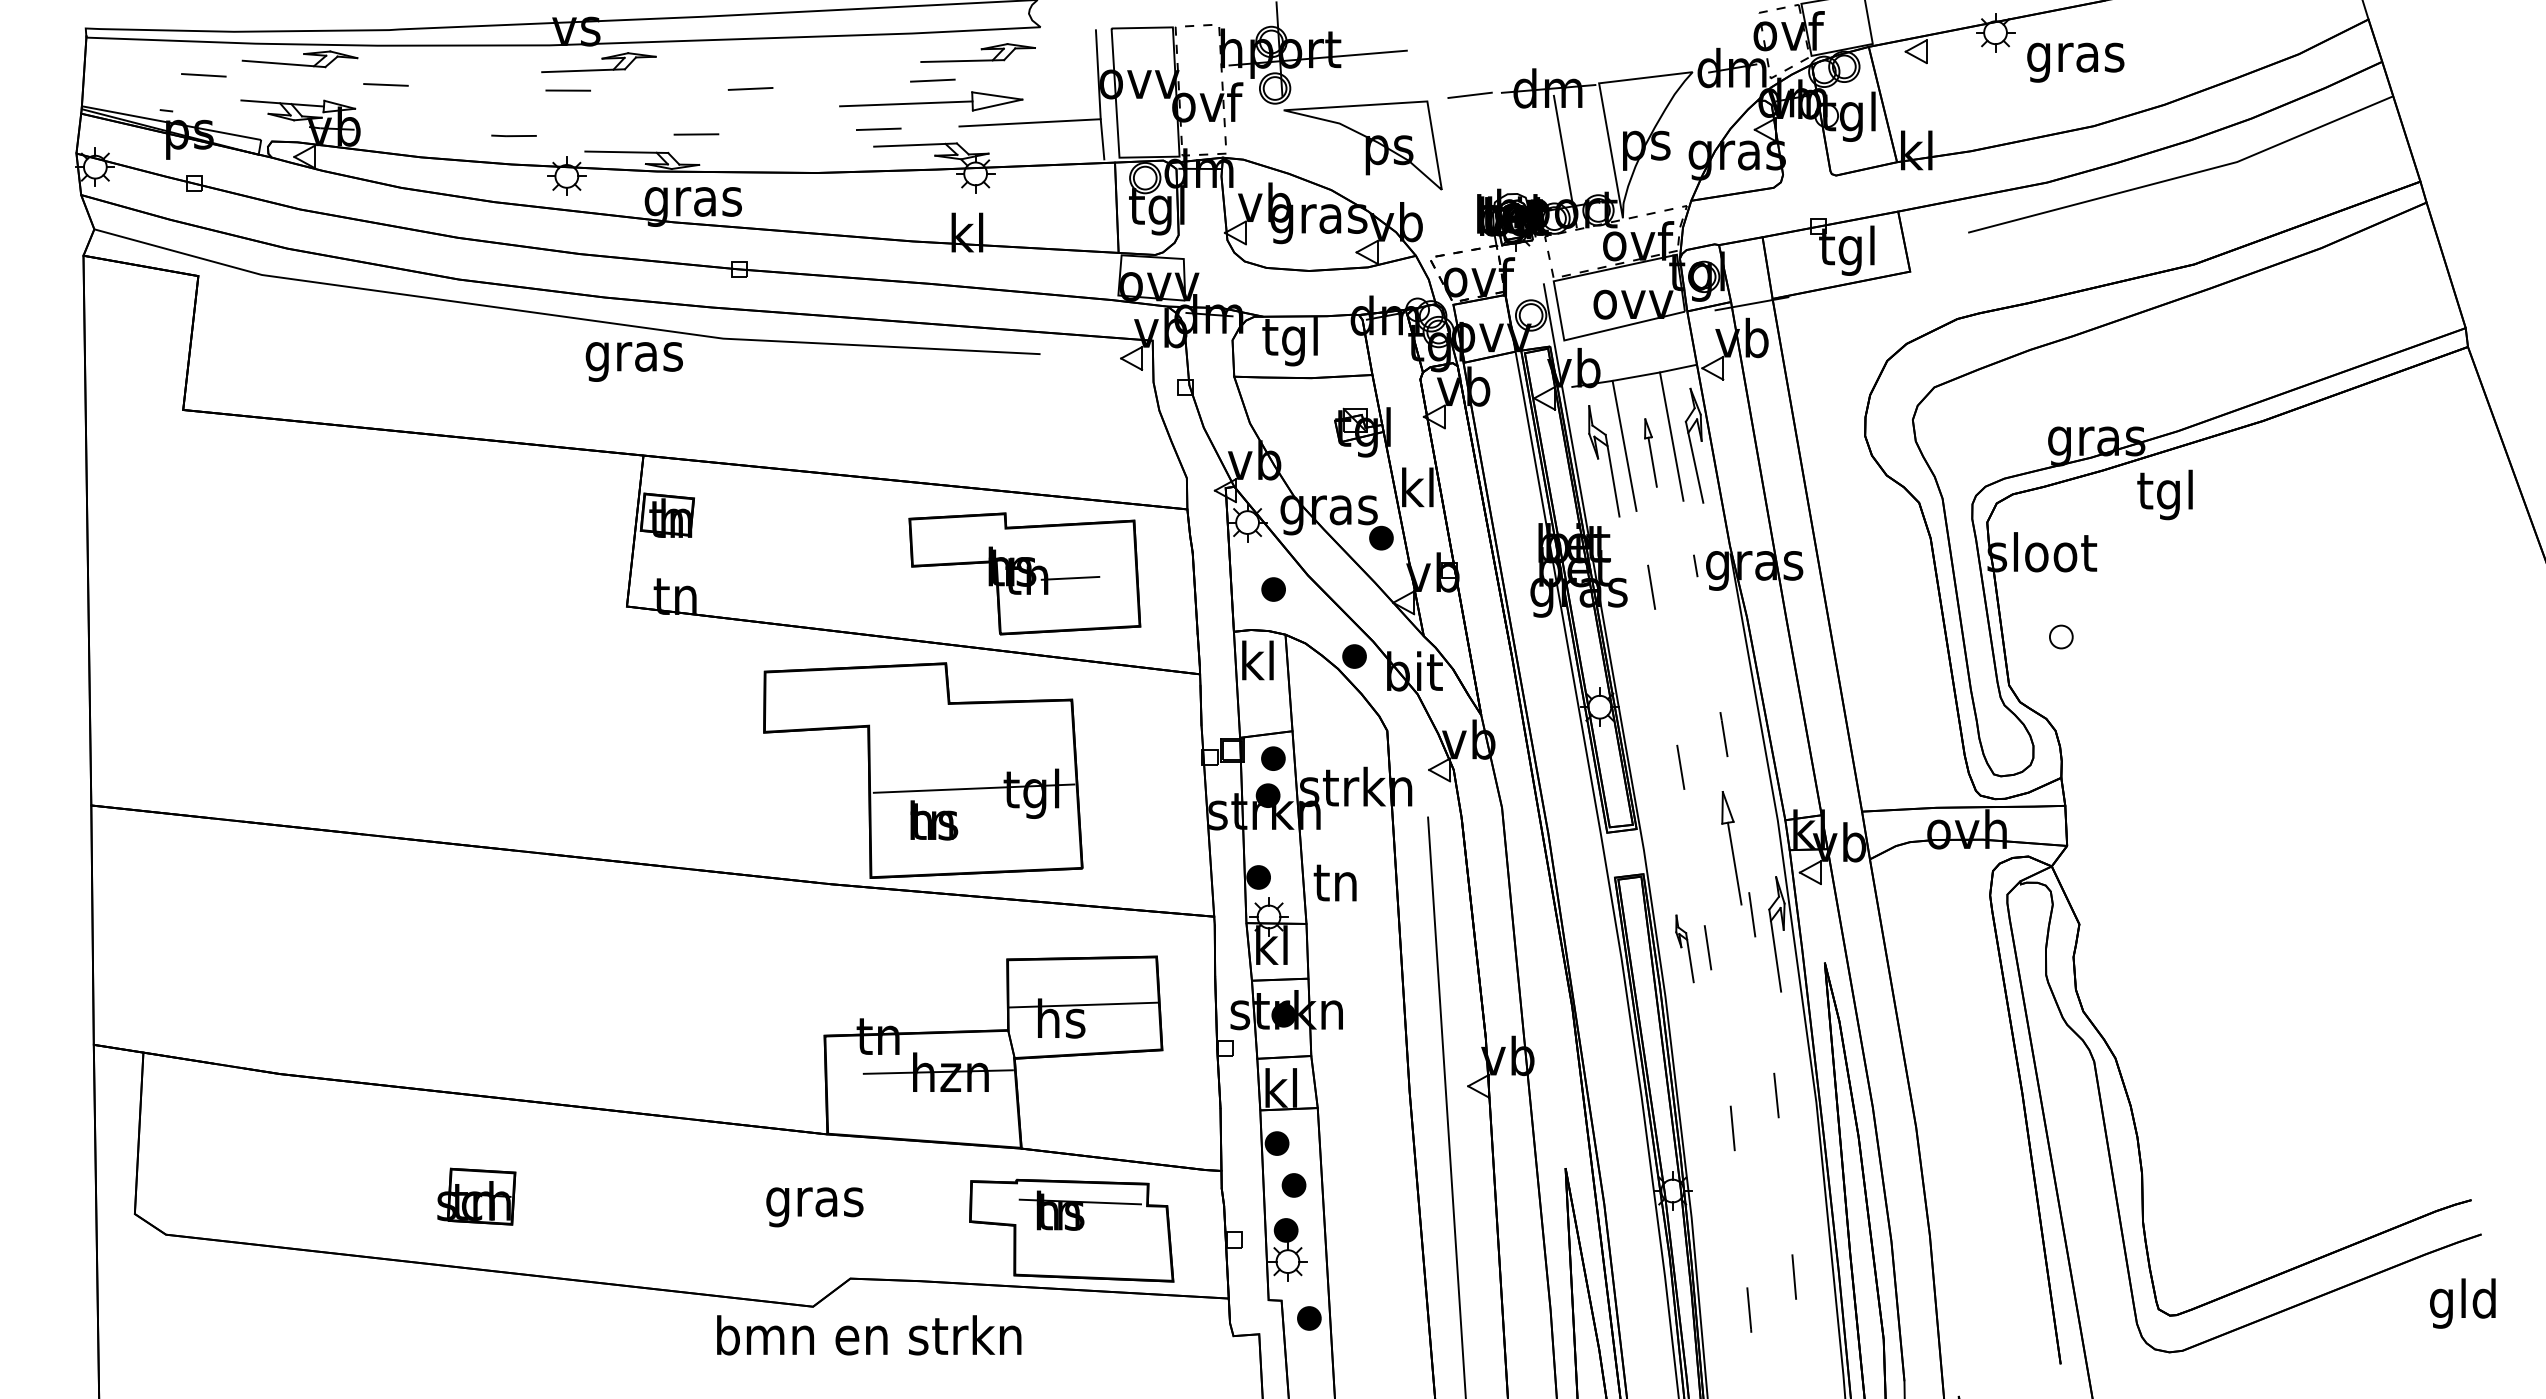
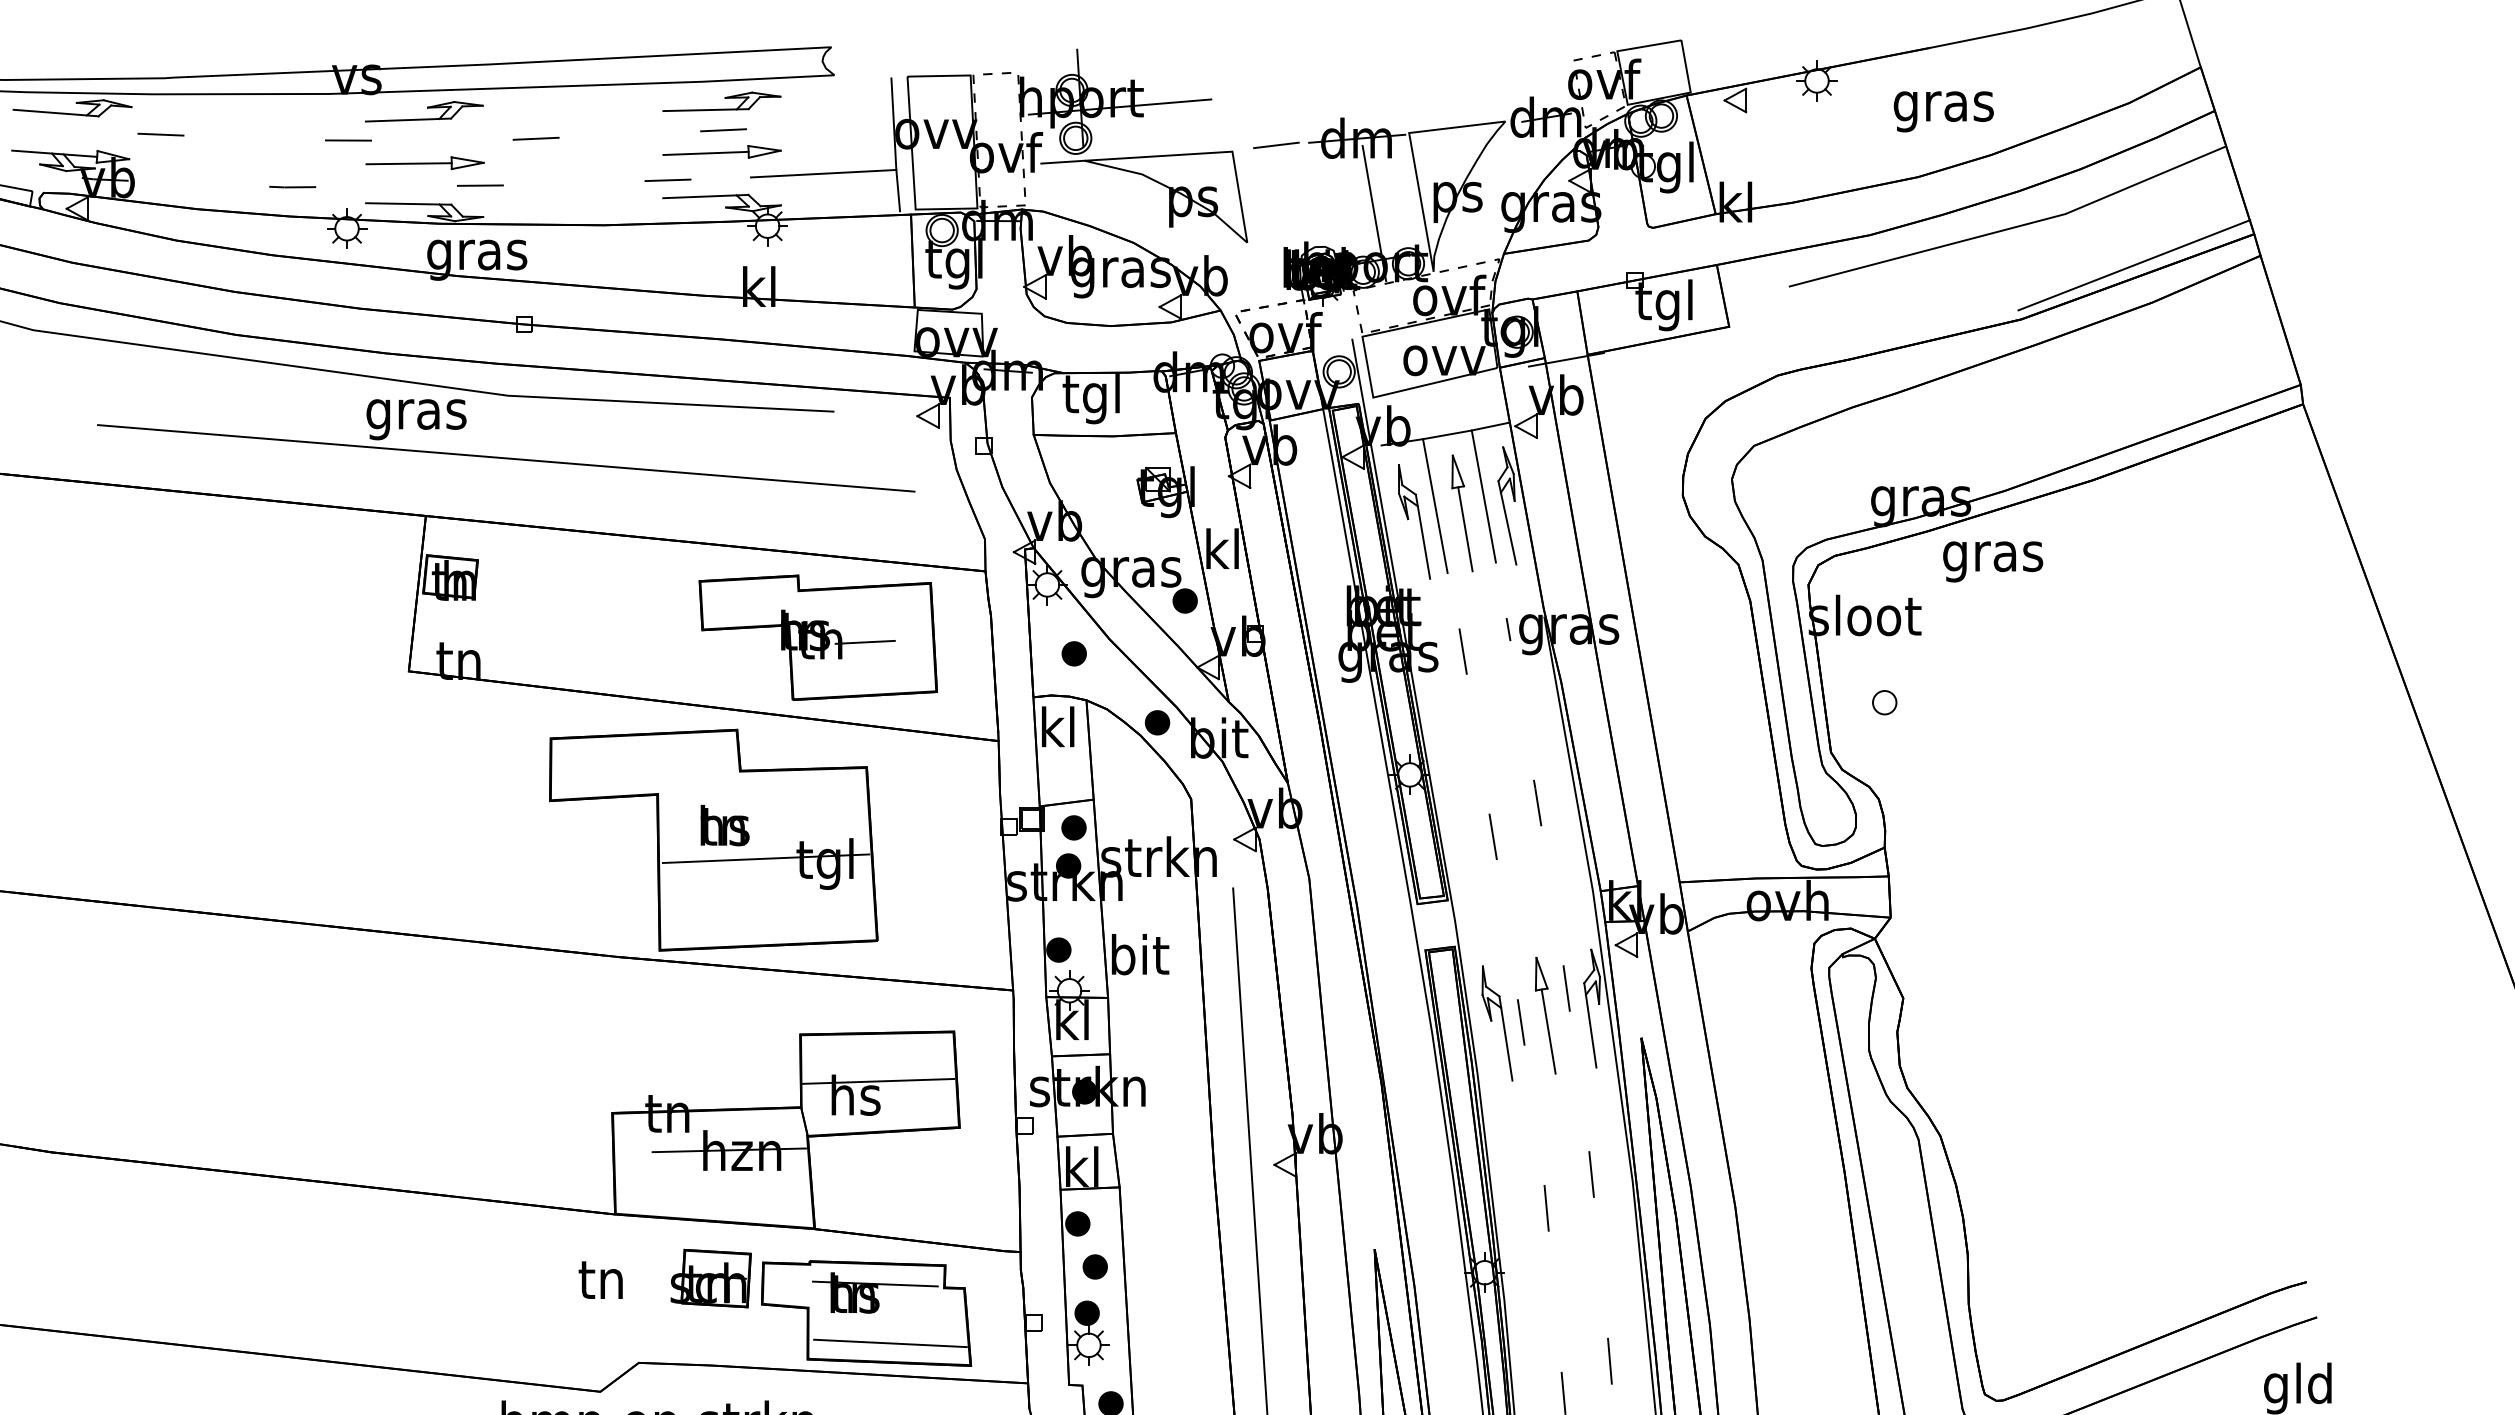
part: (977, 52) -> (721, 101), moved
part: (598, 62) -> (423, 111), moved
text: (2075, 62) -> (1943, 111), moved
part: (931, 101) -> (722, 151), size x0.62
line: (1262, 111) -> (1062, 162), added
part: (642, 112) -> (424, 163), added
line: (2303, 211) -> (2133, 264), added
line: (721, 399) -> (506, 458), added
part: (1650, 452) -> (1462, 512), size x1.67
text: (2166, 494) -> (1992, 556), tgl -> gras
text: (934, 820) -> (725, 825), moved
part: (1731, 848) -> (1545, 1015), moved
text: (1337, 881) -> (1139, 954), tn -> bit
part: (1684, 948) -> (1496, 1023), size x1.67
part: (476, 1196) -> (710, 1278), moved
text: (814, 1203) -> (601, 1285), gras -> tn
line: (1094, 1259) -> (889, 1343), added

